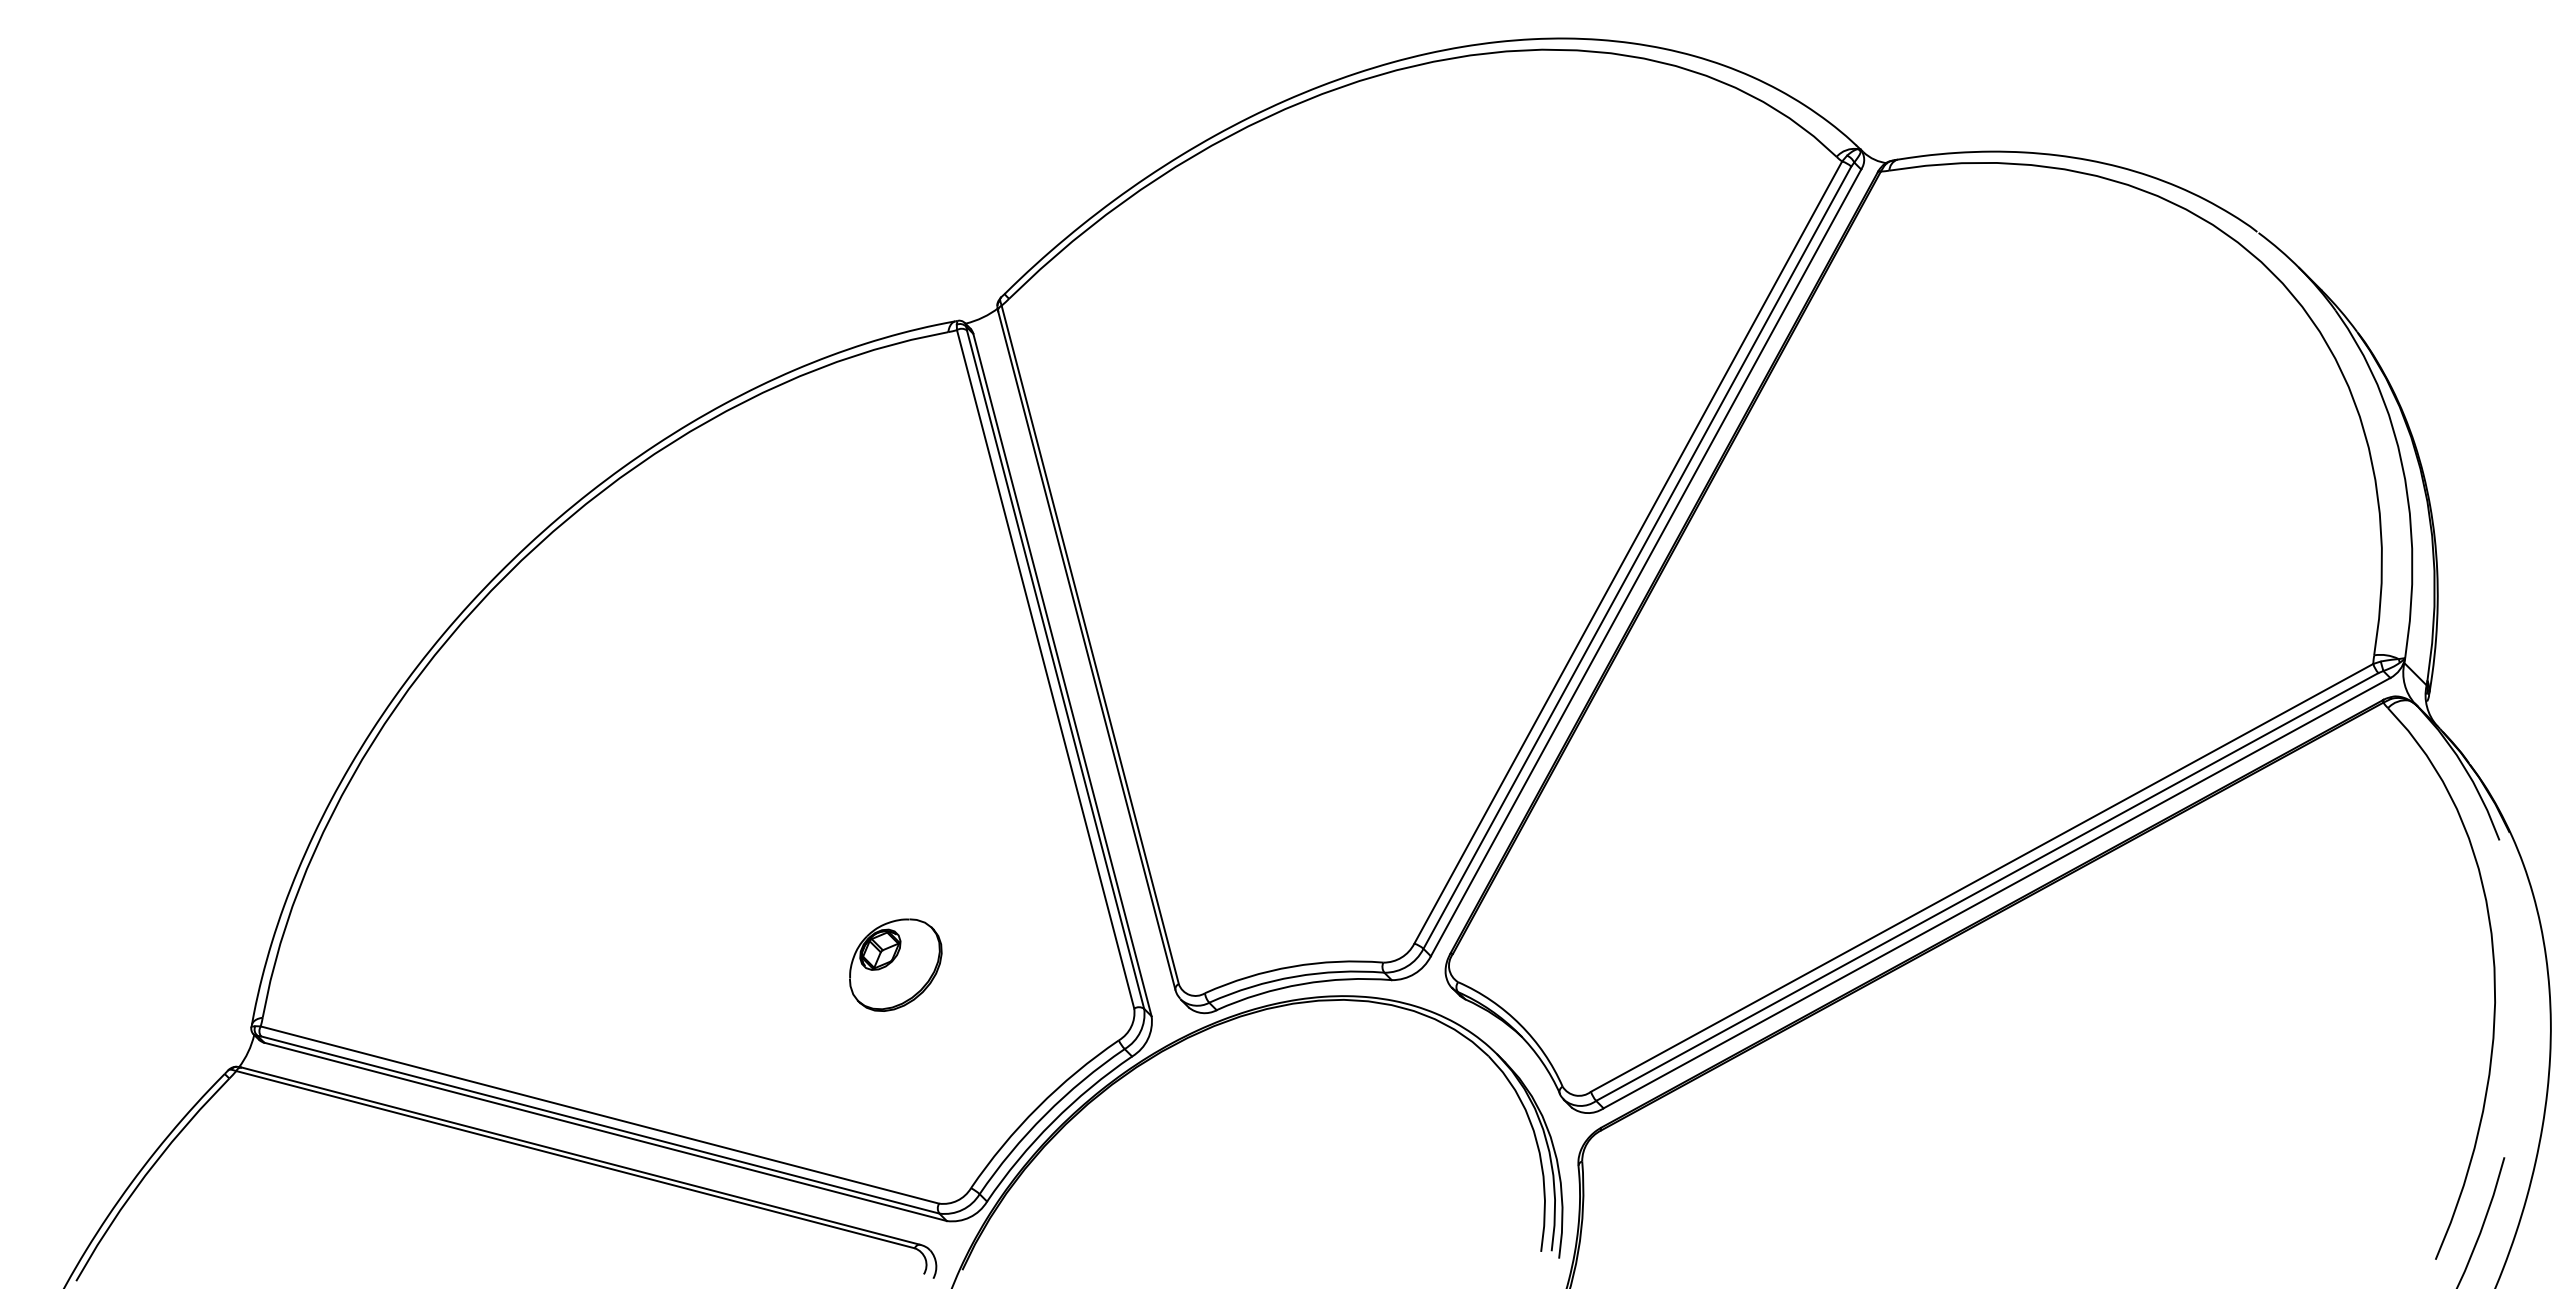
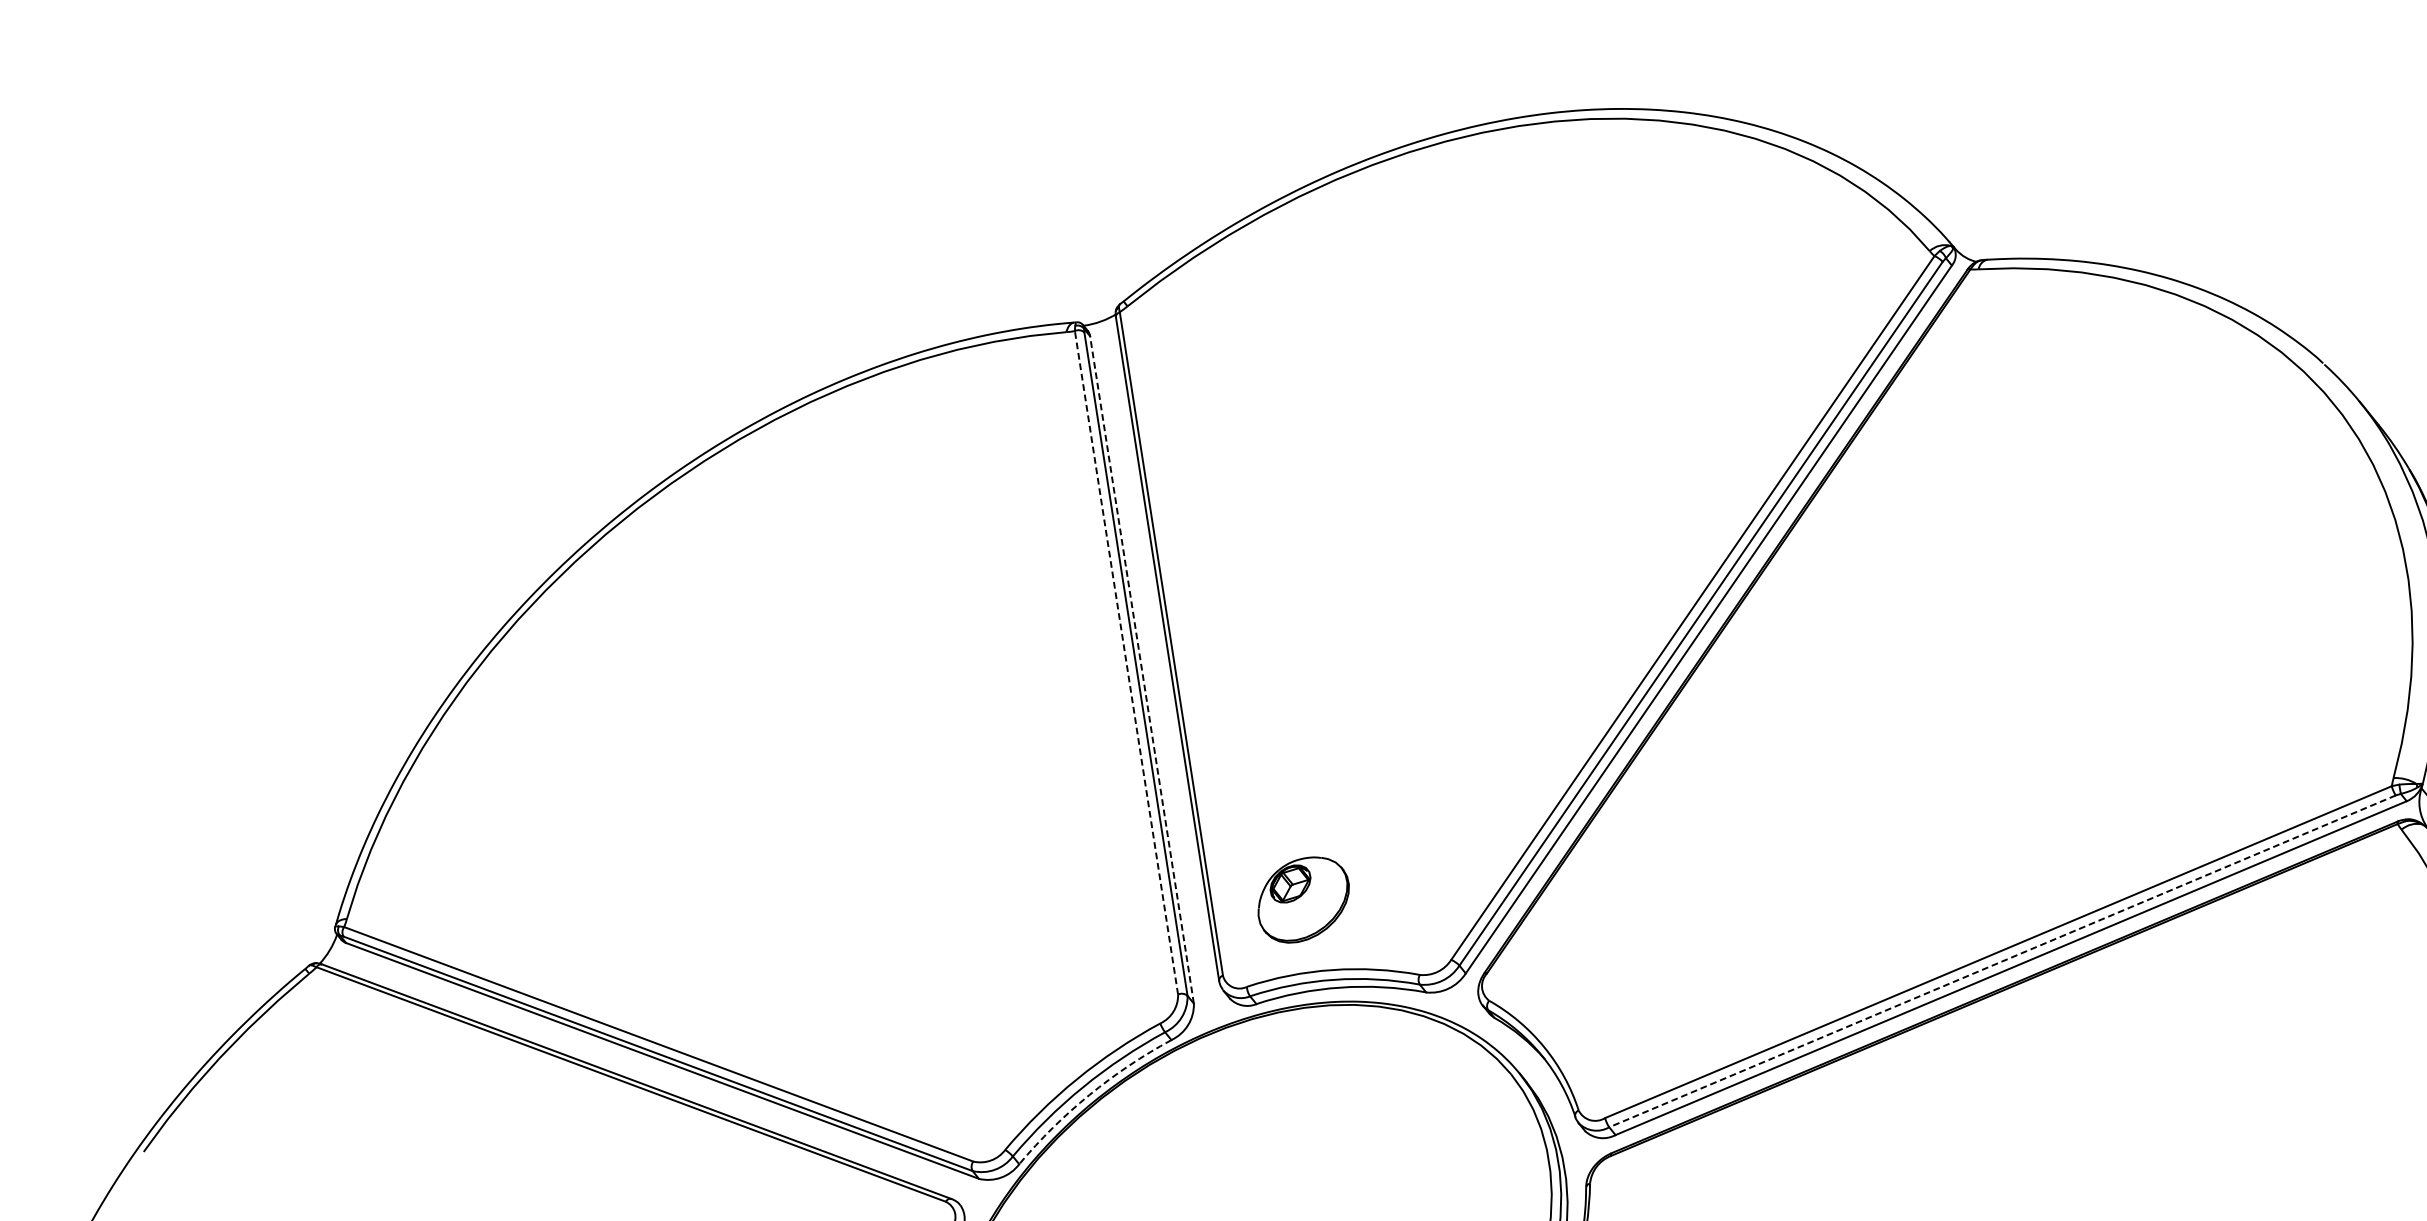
line: (1045, 669) -> (1126, 662), solid -> dashed
line: (1062, 675) -> (1141, 670), solid -> dashed
line: (1987, 887) -> (2002, 961), solid -> dashed
part: (895, 964) -> (1303, 899), moved
arc: (1052, 1122) -> (1089, 1095), solid -> dashed

